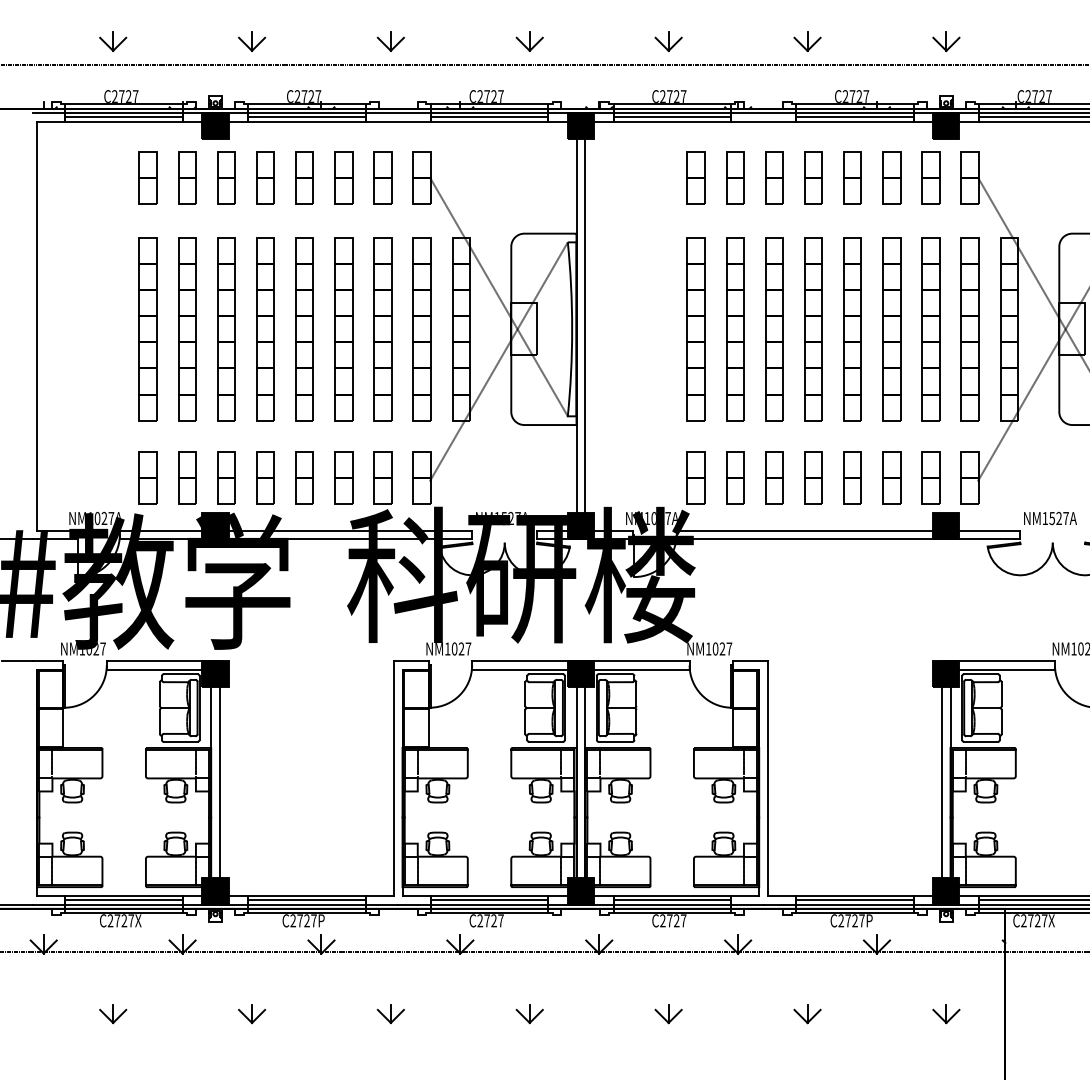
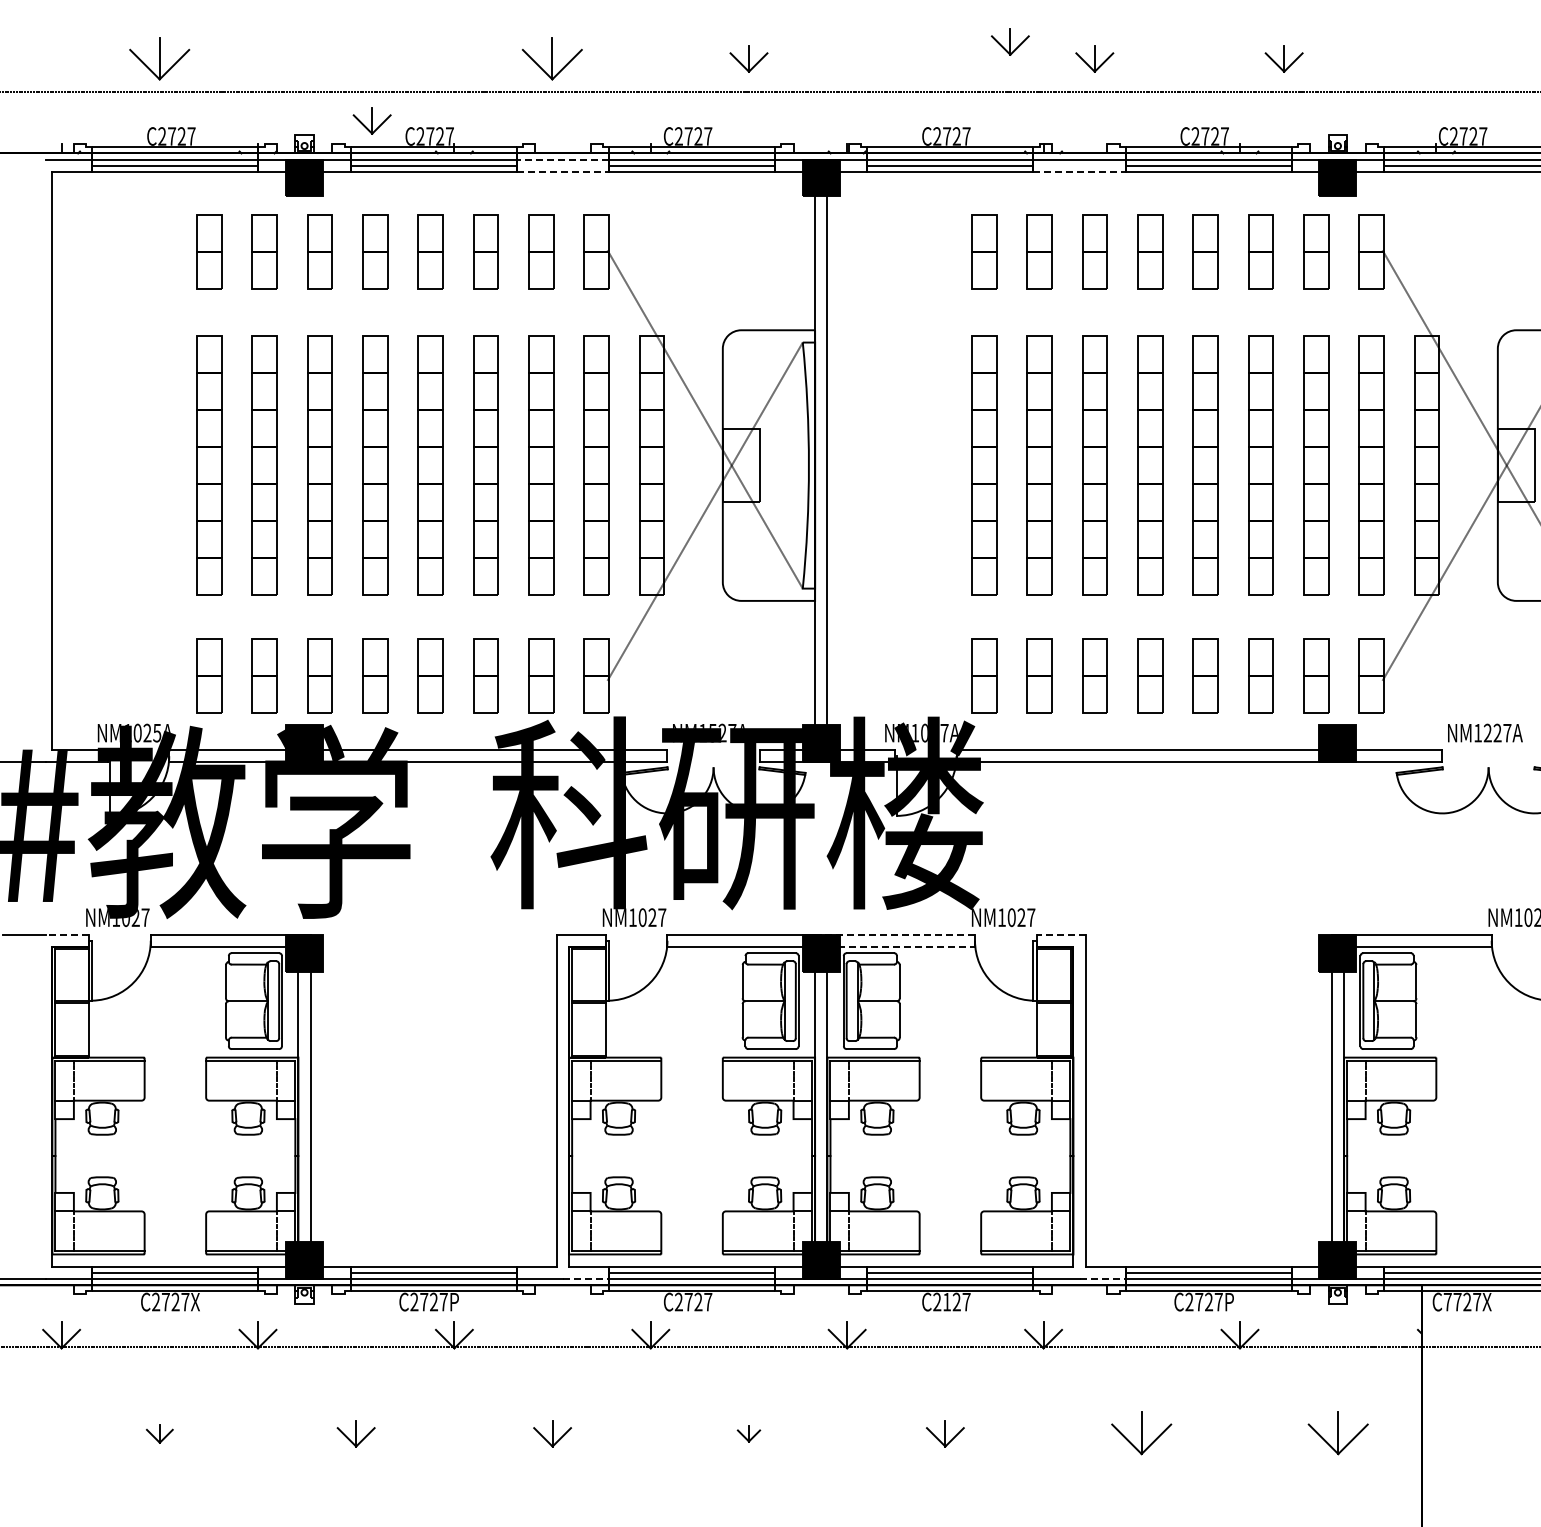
part: (112, 41) -> (159, 58), size x1.6
part: (251, 41) -> (371, 120), moved
part: (390, 41) -> (552, 58), size x1.6
part: (668, 41) -> (1009, 41), moved
part: (807, 41) -> (1094, 58), moved
part: (945, 41) -> (1283, 58), moved
line: (397, 112) -> (562, 159), solid -> dashed
line: (398, 121) -> (563, 171), solid -> dashed
line: (764, 121) -> (1080, 171), solid -> dashed
text: (111, 518) -> (157, 733), NM1027A -> NM1025A
text: (1051, 518) -> (1487, 732), NM1527A -> NM1227A
line: (47, 660) -> (67, 934), solid -> dashed
line: (635, 660) -> (898, 934), solid -> dashed
line: (750, 660) -> (1061, 934), solid -> dashed
line: (637, 669) -> (901, 946), solid -> dashed
line: (414, 904) -> (586, 1279), solid -> dashed
line: (780, 904) -> (1103, 1279), solid -> dashed
text: (1023, 920) -> (1447, 1301), C2727X -> C7727X
text: (670, 921) -> (947, 1302), C2727 -> C2127
part: (112, 1013) -> (159, 1433), size x0.7
part: (529, 1013) -> (748, 1433), size x0.6
part: (807, 1013) -> (1141, 1433), size x1.6
part: (945, 1013) -> (1337, 1433), size x1.6

